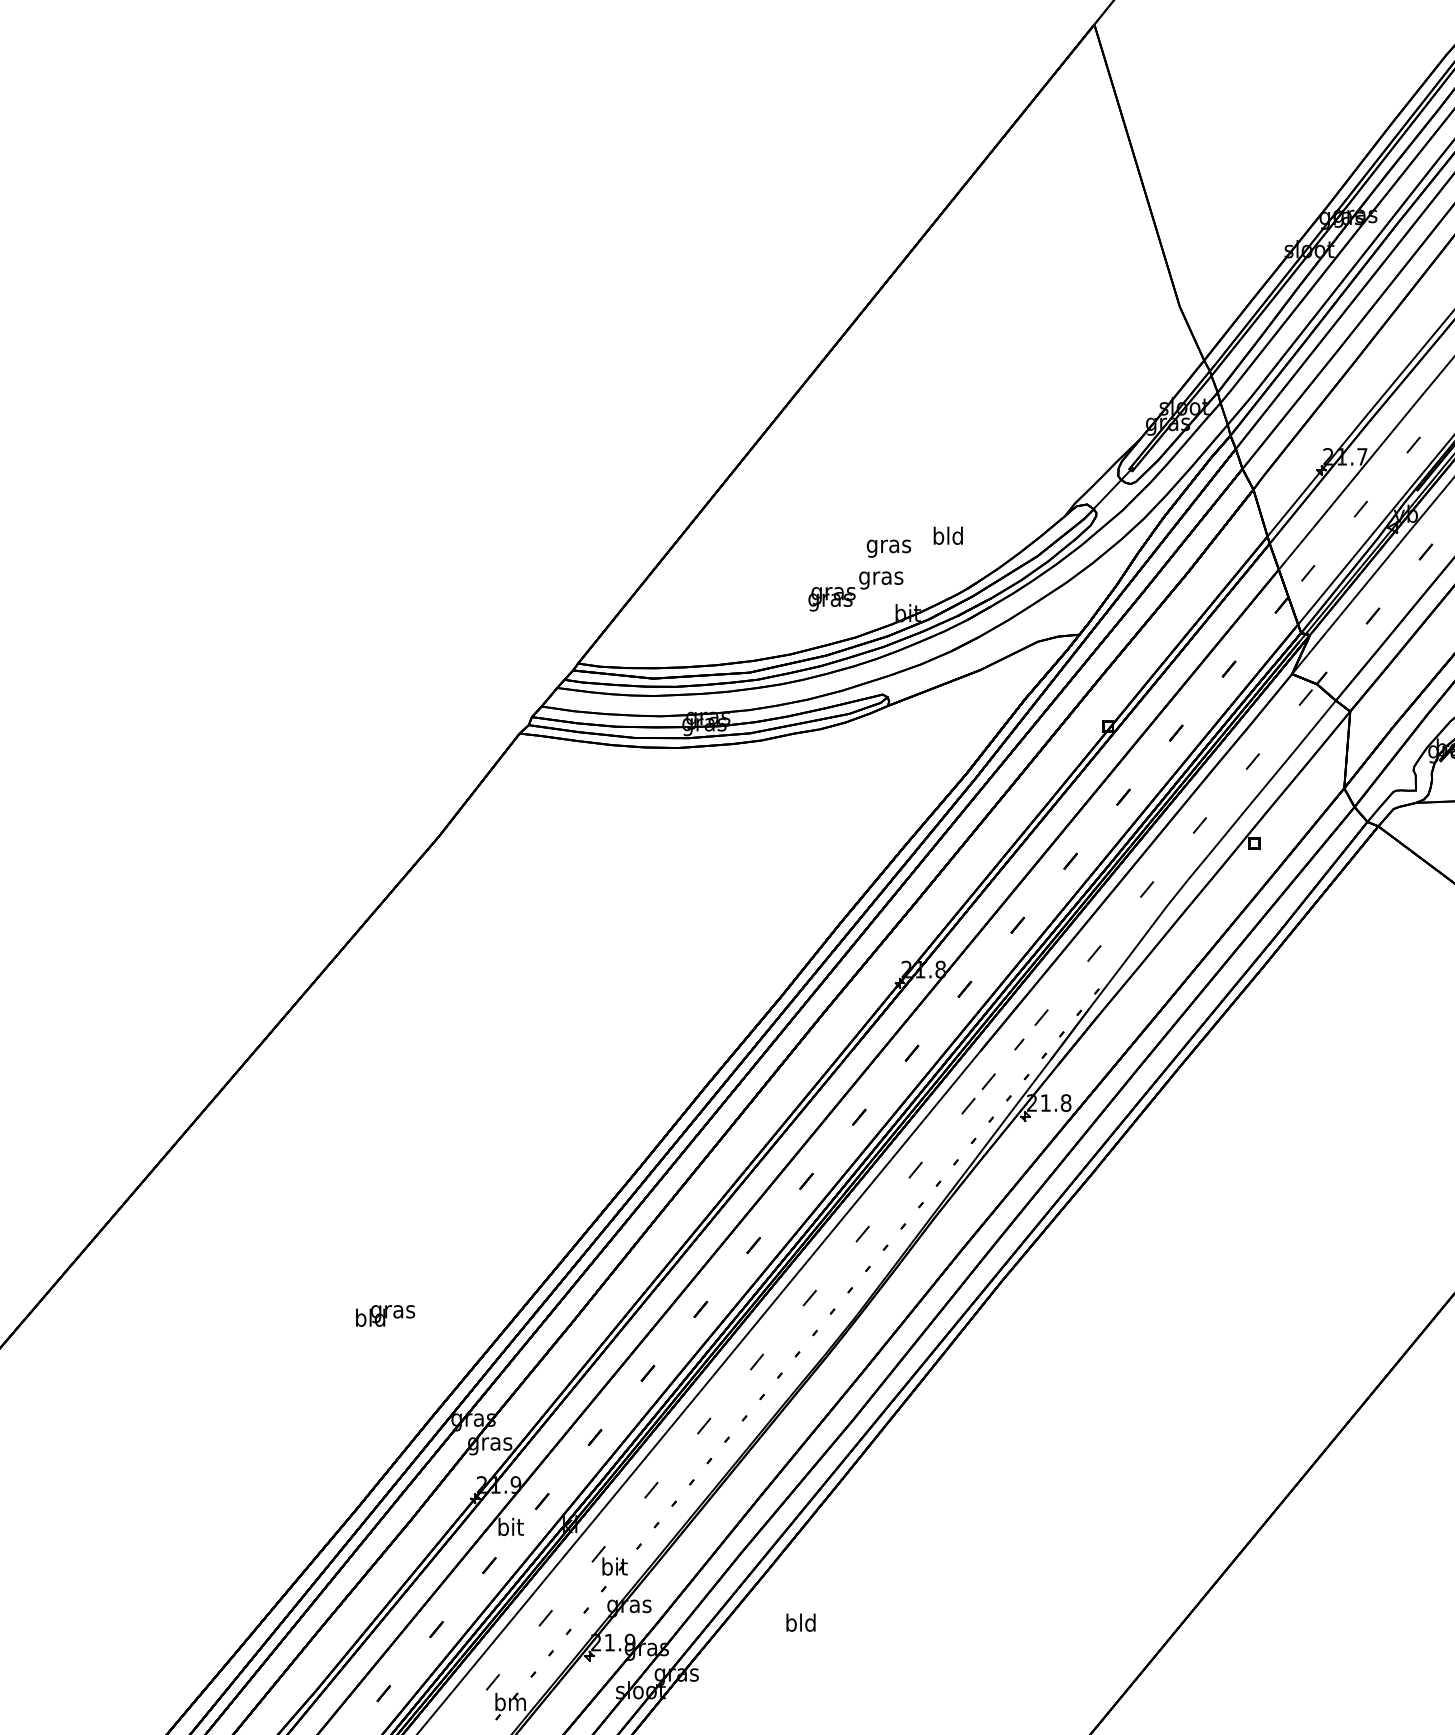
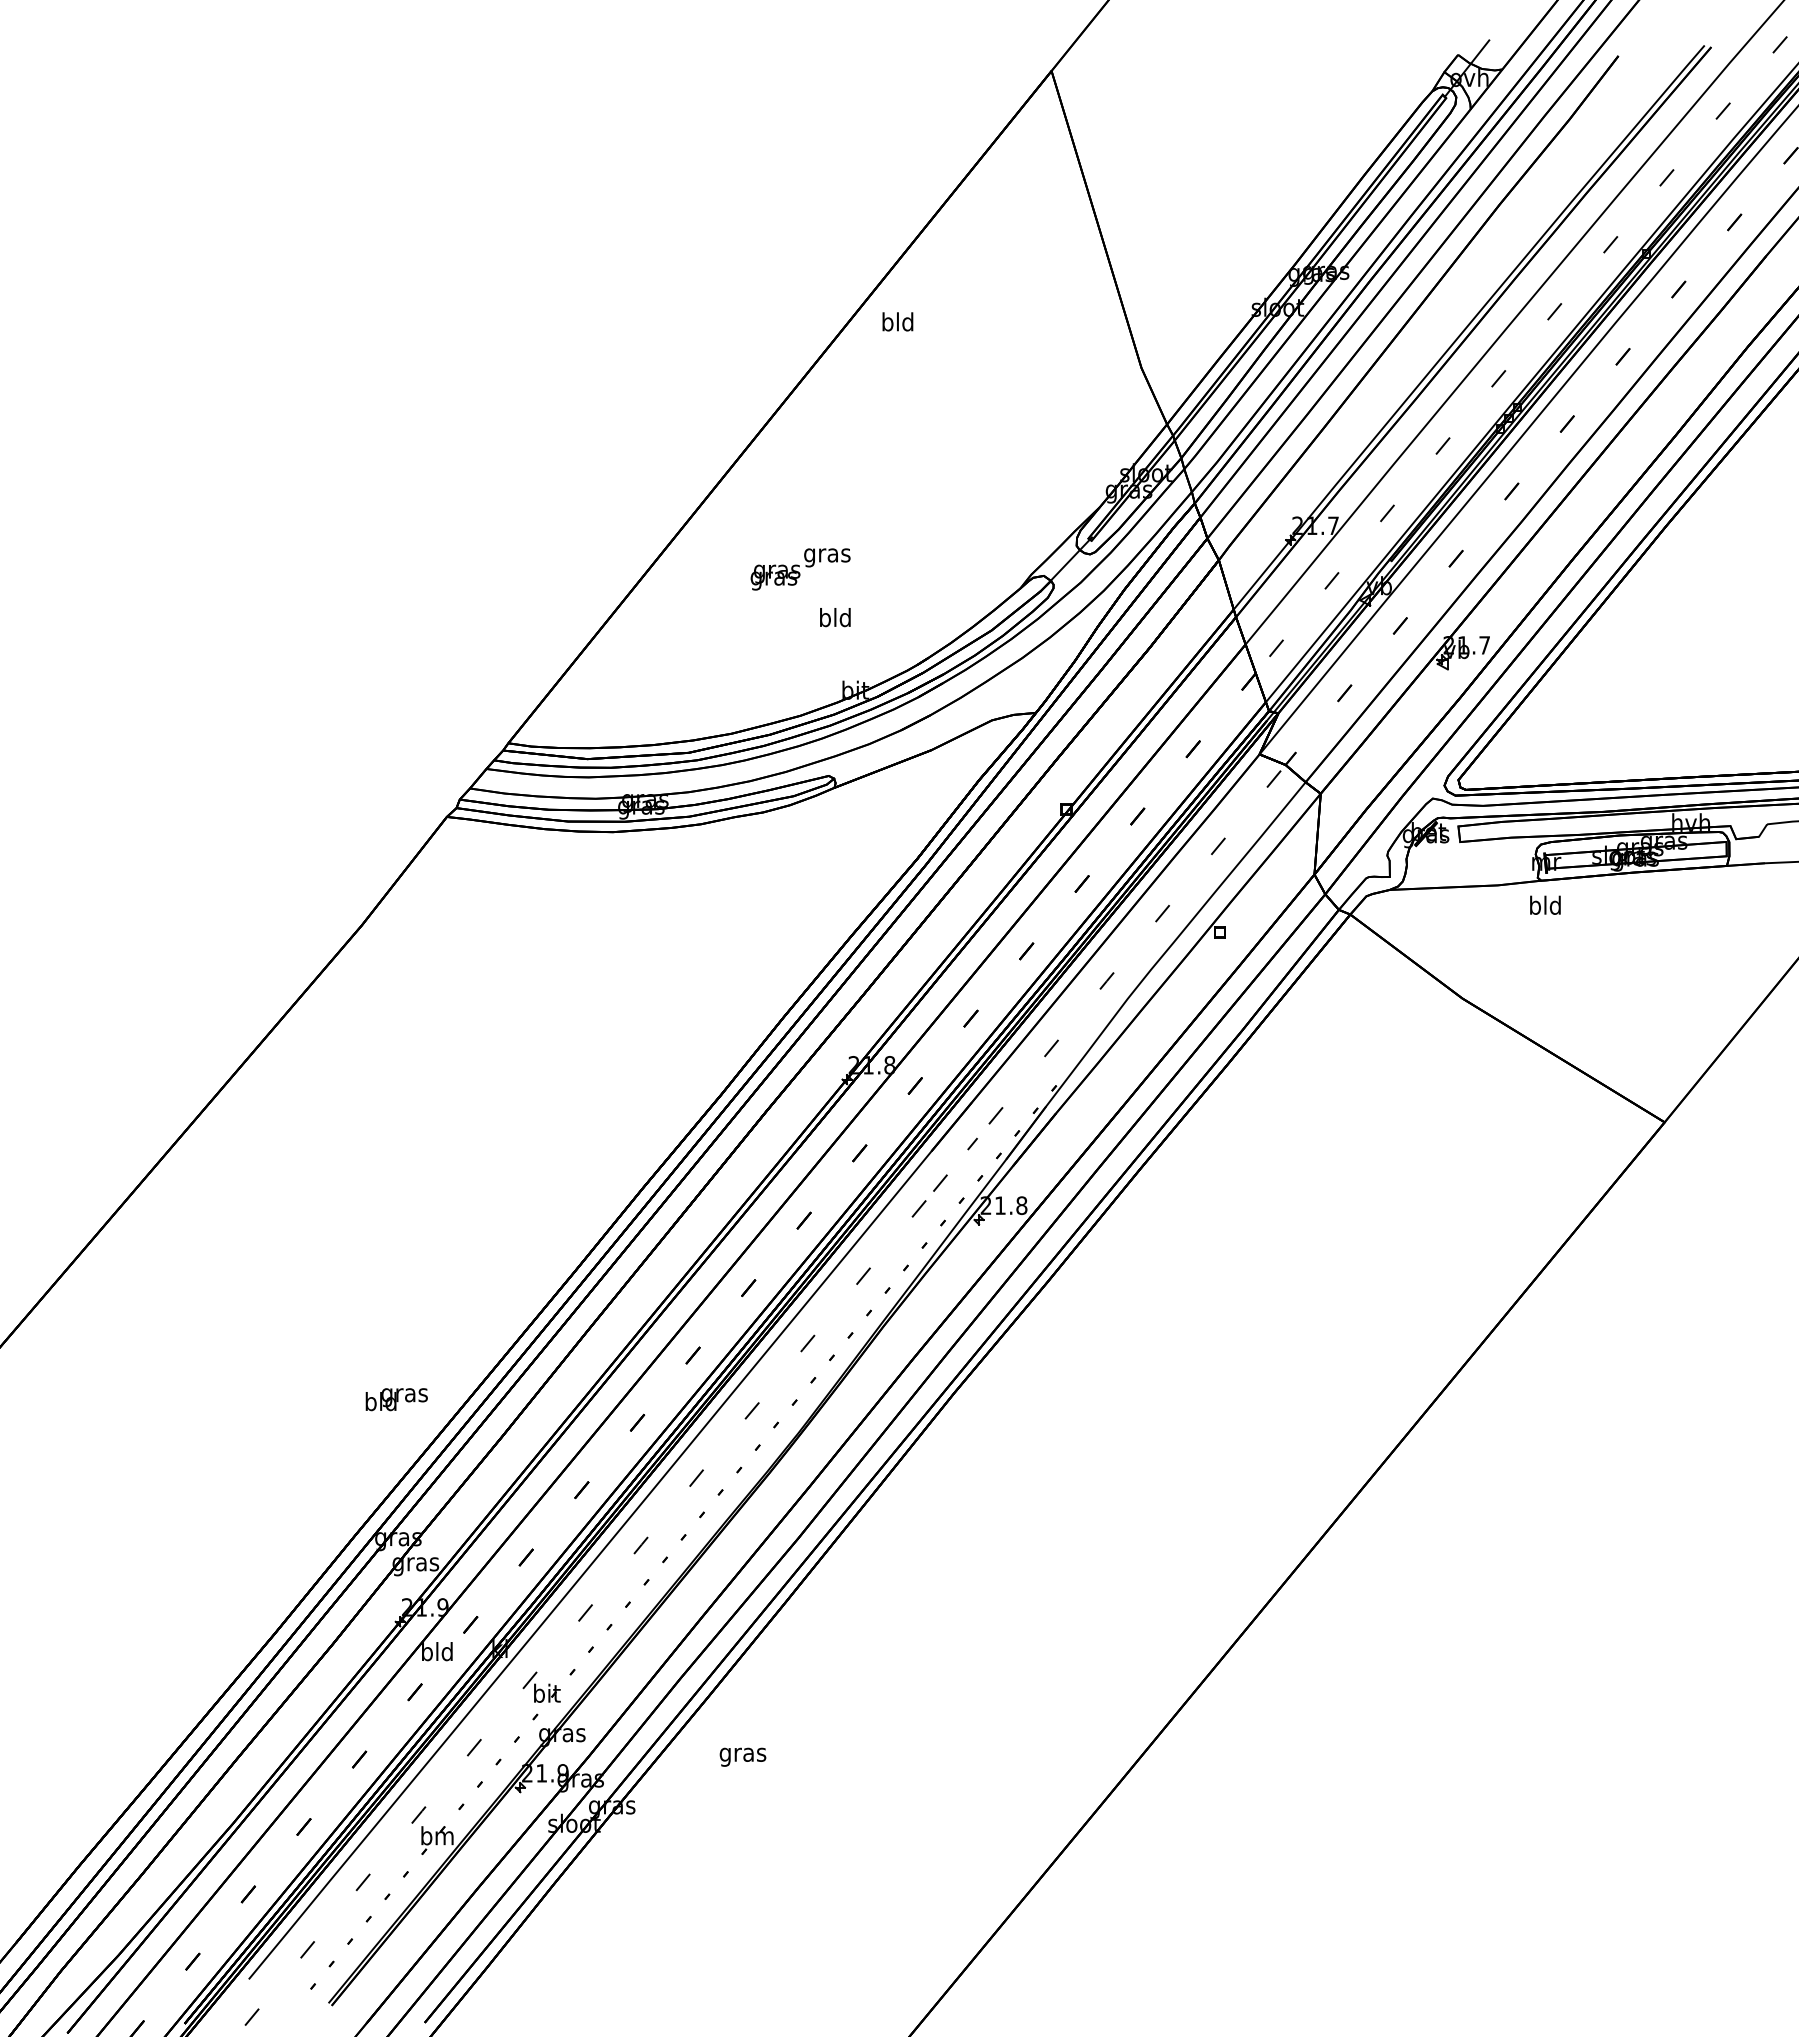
text: (947, 535) -> (897, 321), moved
text: (889, 545) -> (835, 619), gras -> bld
text: (855, 591) -> (800, 569), moved
text: (385, 1315) -> (396, 1399), moved
text: (510, 1526) -> (437, 1651), bit -> bld
text: (800, 1624) -> (742, 1754), bld -> gras

